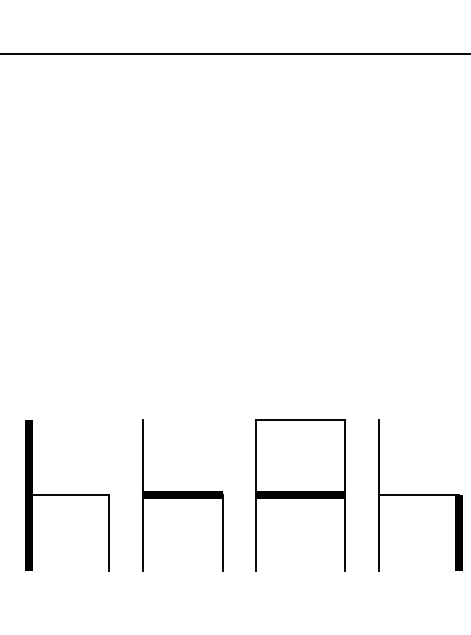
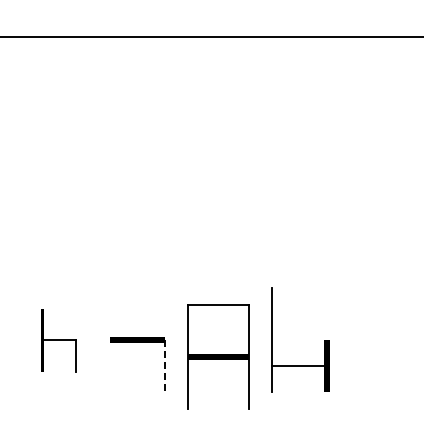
part: (300, 494) -> (218, 356), moved
part: (67, 495) -> (58, 340), size x0.6
line: (143, 495) -> (110, 340), removed
line: (418, 495) -> (299, 366), moved
line: (223, 533) -> (165, 366), solid -> dashed

